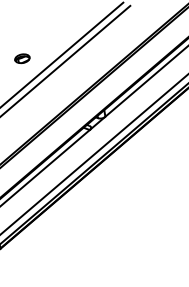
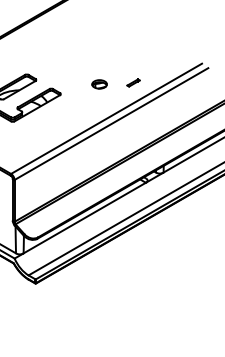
part: (59, 33) -> (133, 82), added
part: (22, 58) -> (99, 84), moved

